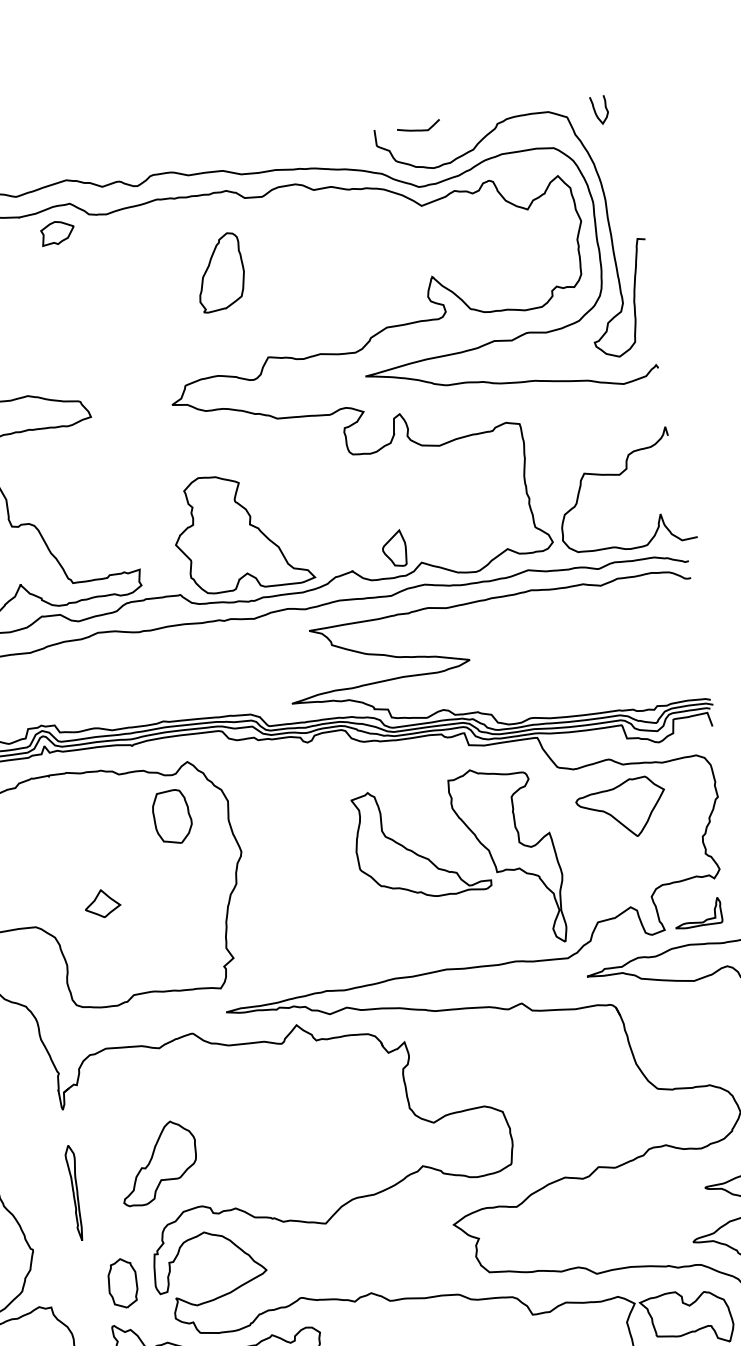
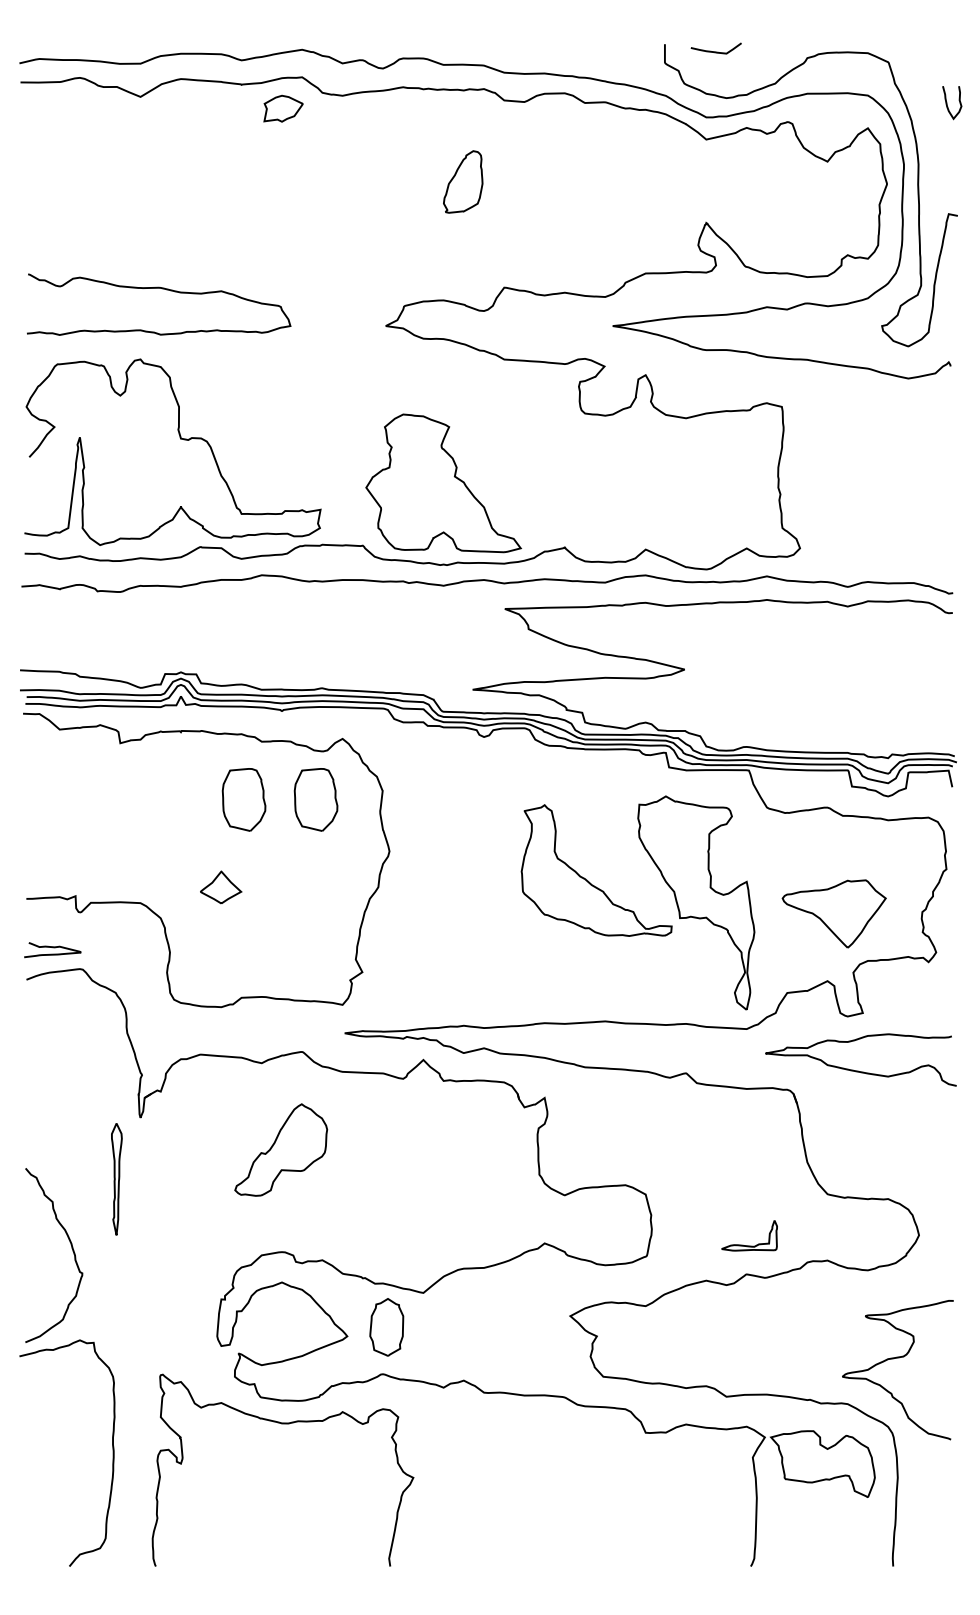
curve: (595, 111) -> (947, 103), moved
part: (219, 272) -> (462, 181), size x0.7
curve: (620, 474) -> (889, 482), removed
part: (394, 548) -> (616, 528), removed
part: (621, 808) -> (833, 913), moved
part: (110, 826) -> (243, 799), added
part: (698, 921) -> (749, 1245), moved
part: (158, 1162) -> (281, 1149), moved
part: (75, 1193) -> (116, 1179), moved
part: (122, 1283) -> (386, 1327), moved

